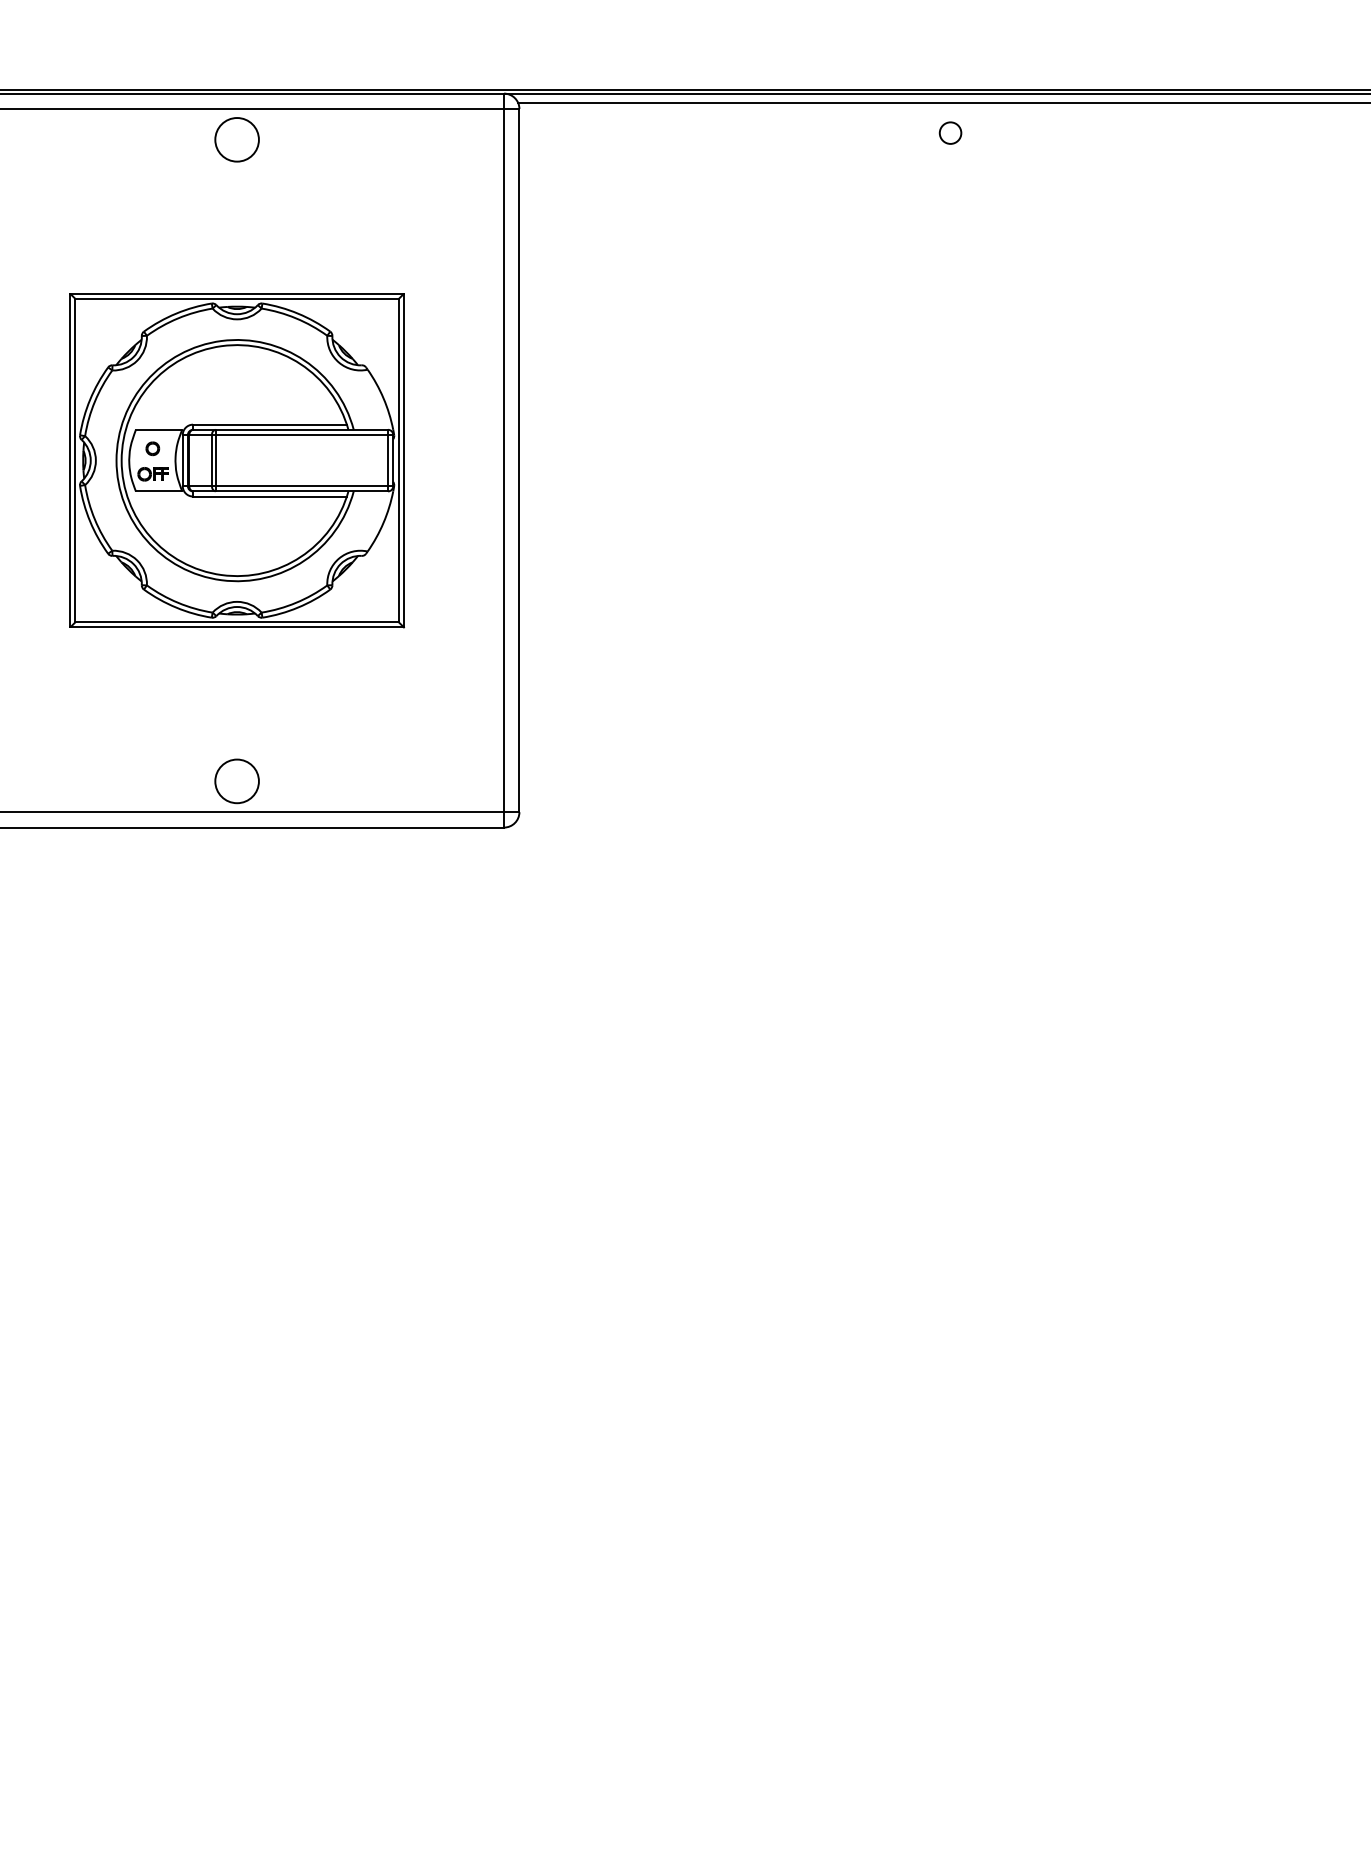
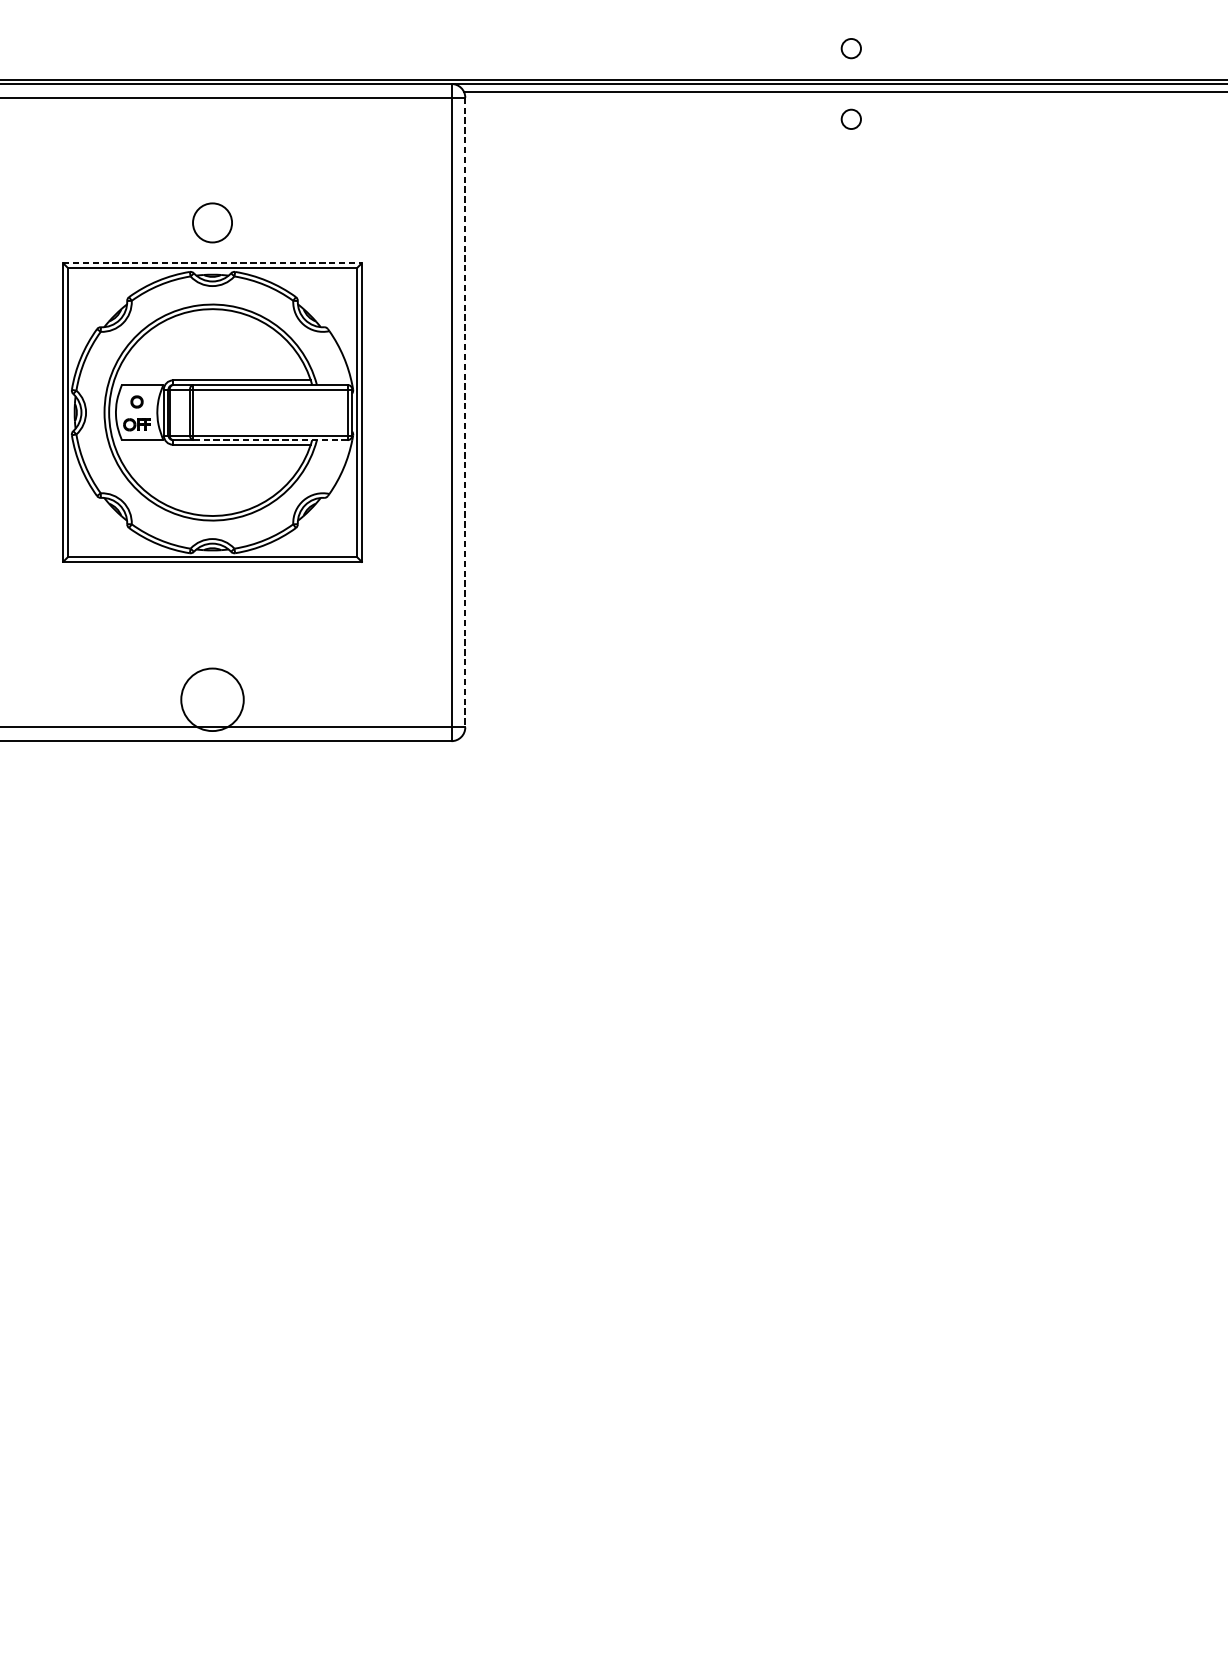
circle: (950, 53) -> (851, 48), added
circle: (236, 139) -> (211, 222), moved
line: (237, 293) -> (212, 262), solid -> dashed
line: (519, 460) -> (465, 412), solid -> dashed
line: (301, 491) -> (270, 440), solid -> dashed
circle: (236, 781) -> (211, 699), size x1.6

